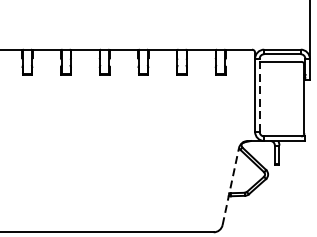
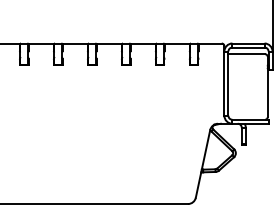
line: (259, 95) -> (228, 83), dashed -> solid
line: (231, 186) -> (203, 163), dashed -> solid

